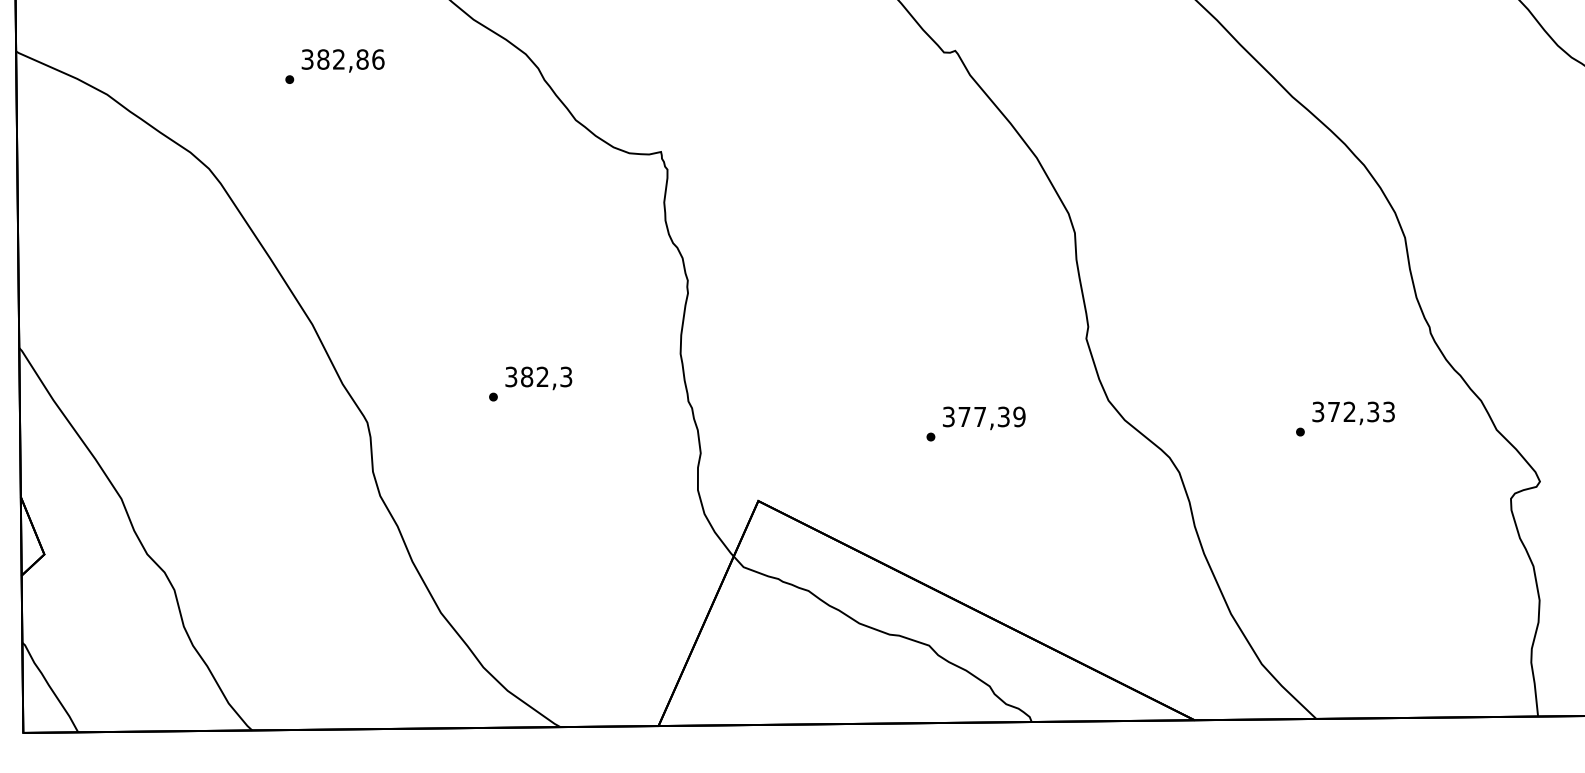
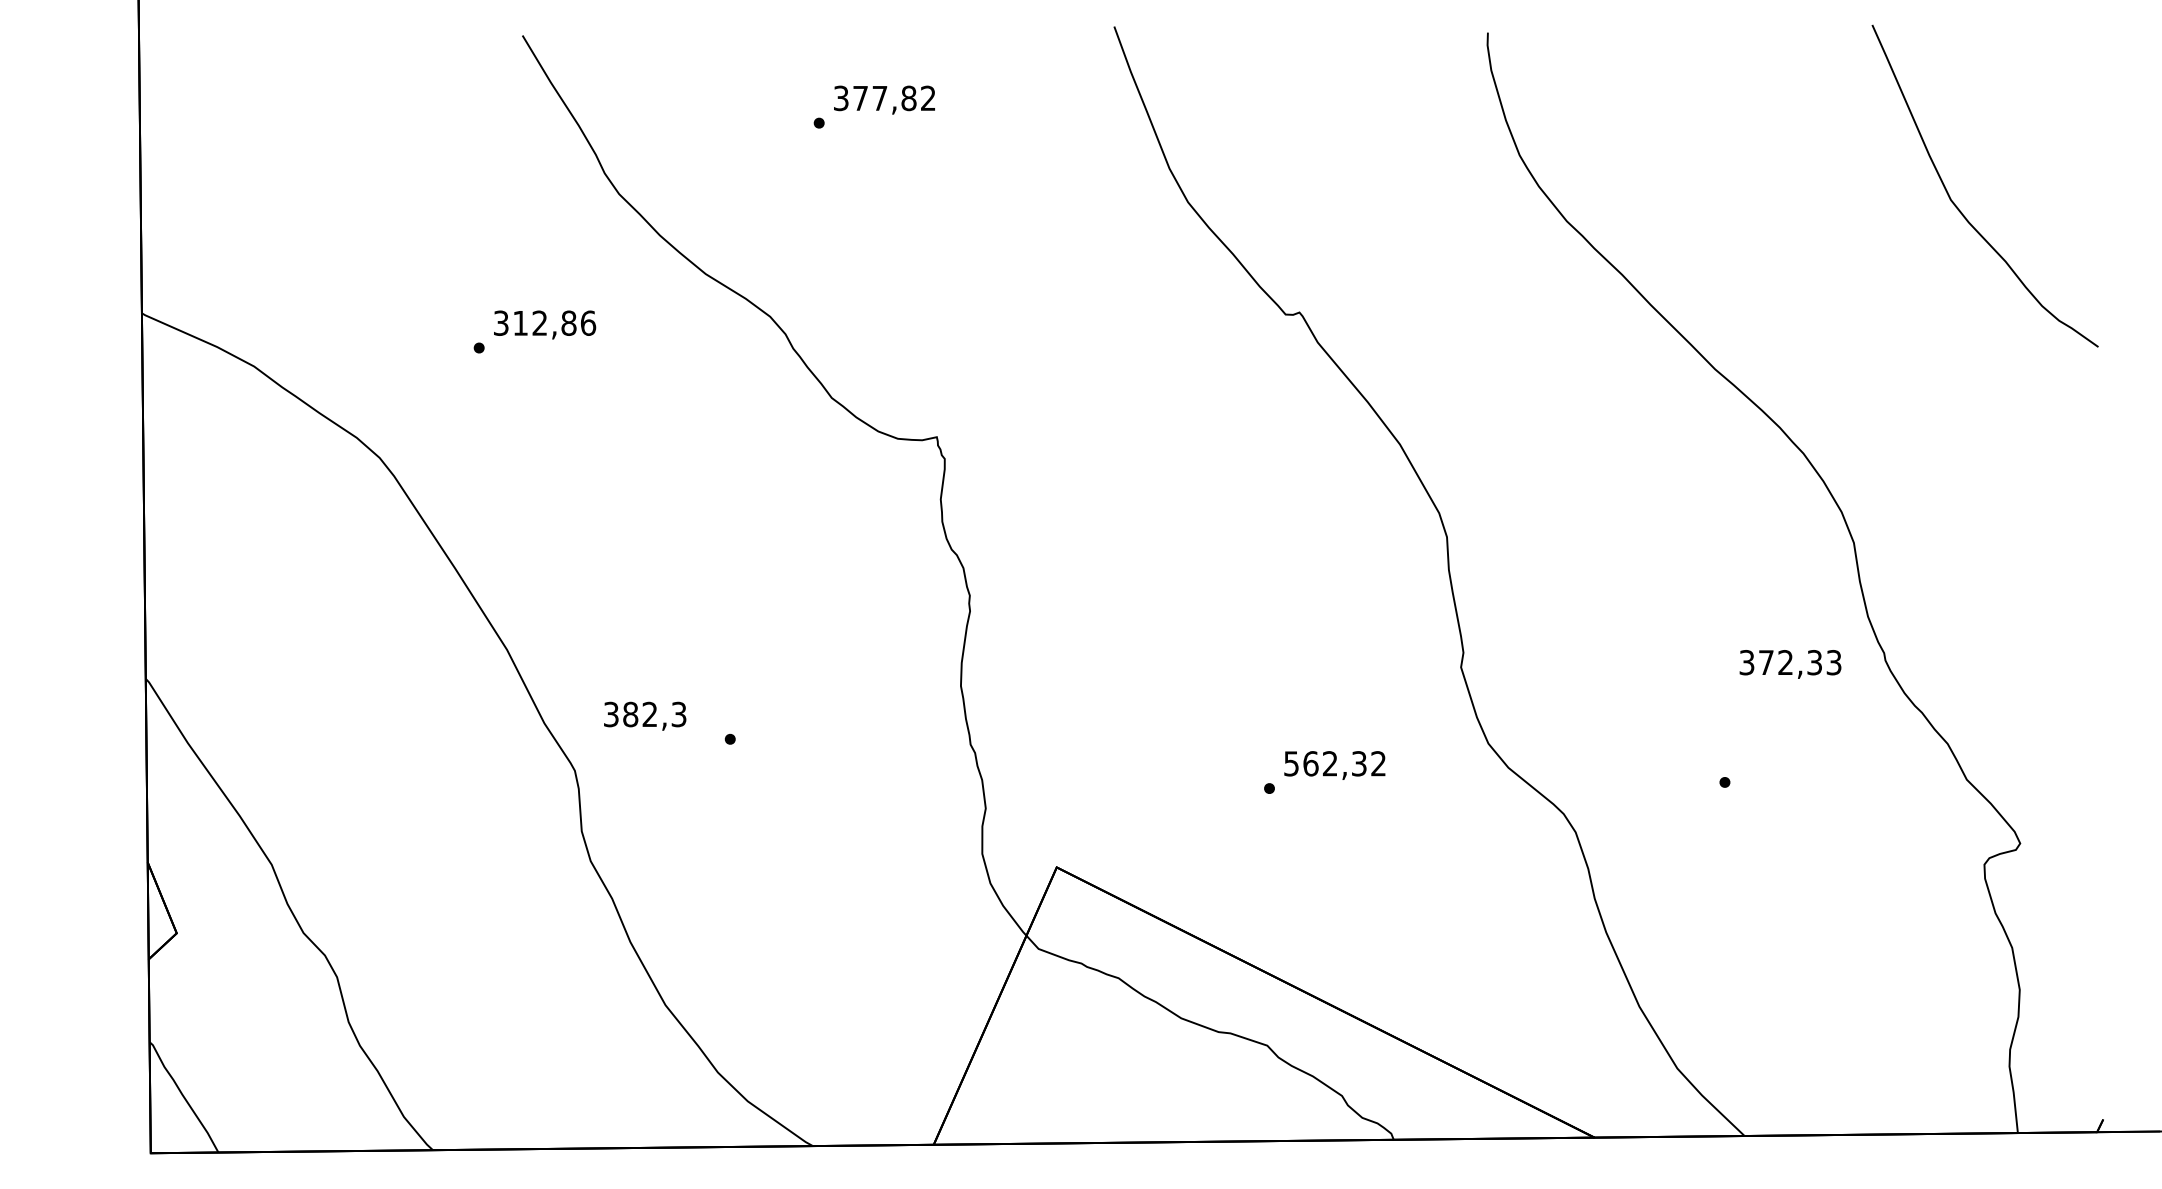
text: (323, 58) -> (520, 322), 382,86 -> 312,86
text: (539, 377) -> (645, 715), moved
text: (1353, 413) -> (1790, 664), moved
text: (984, 416) -> (1335, 763), 377,39 -> 562,32

